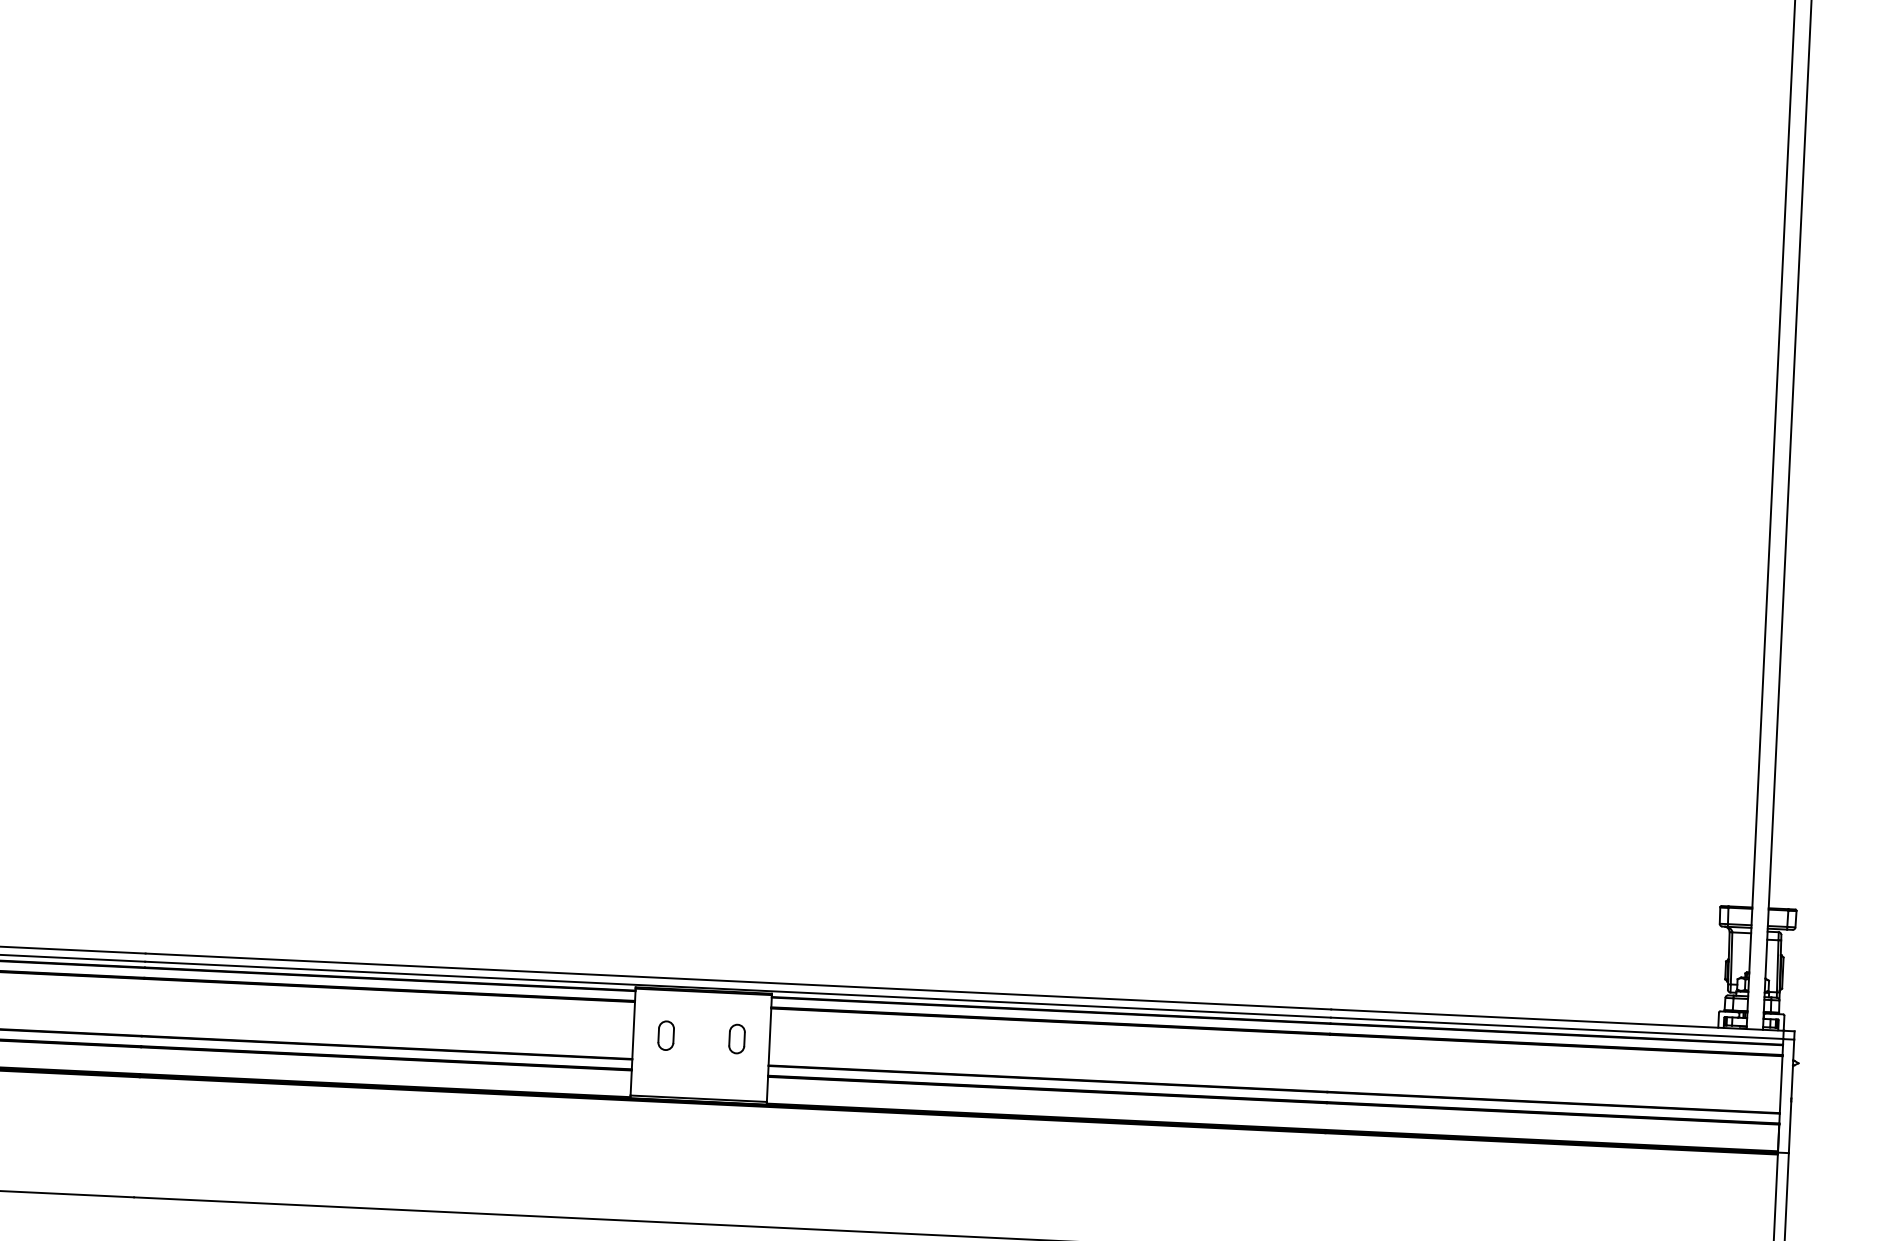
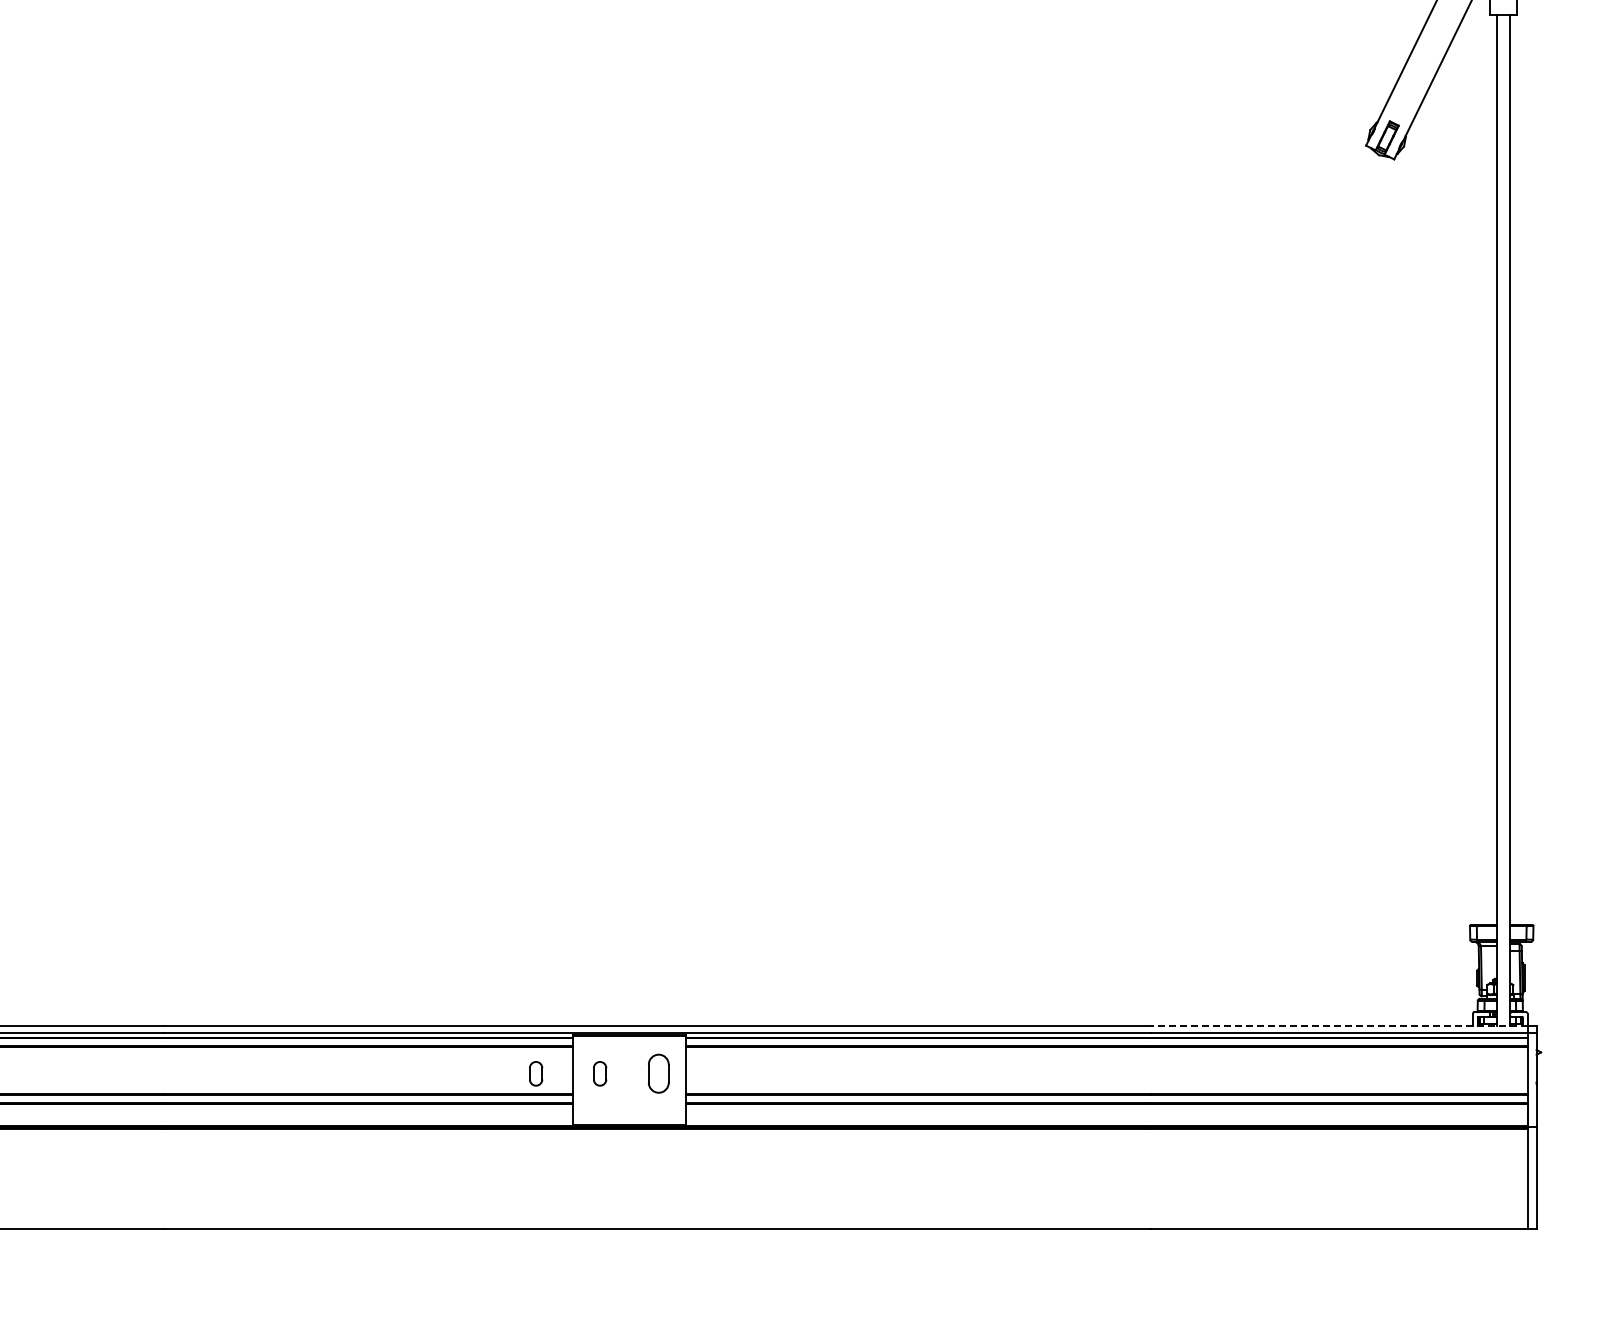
line: (1556, 1019) -> (1338, 1025), solid -> dashed
part: (589, 1031) -> (536, 1073), added
part: (737, 1038) -> (659, 1073), size x1.6

